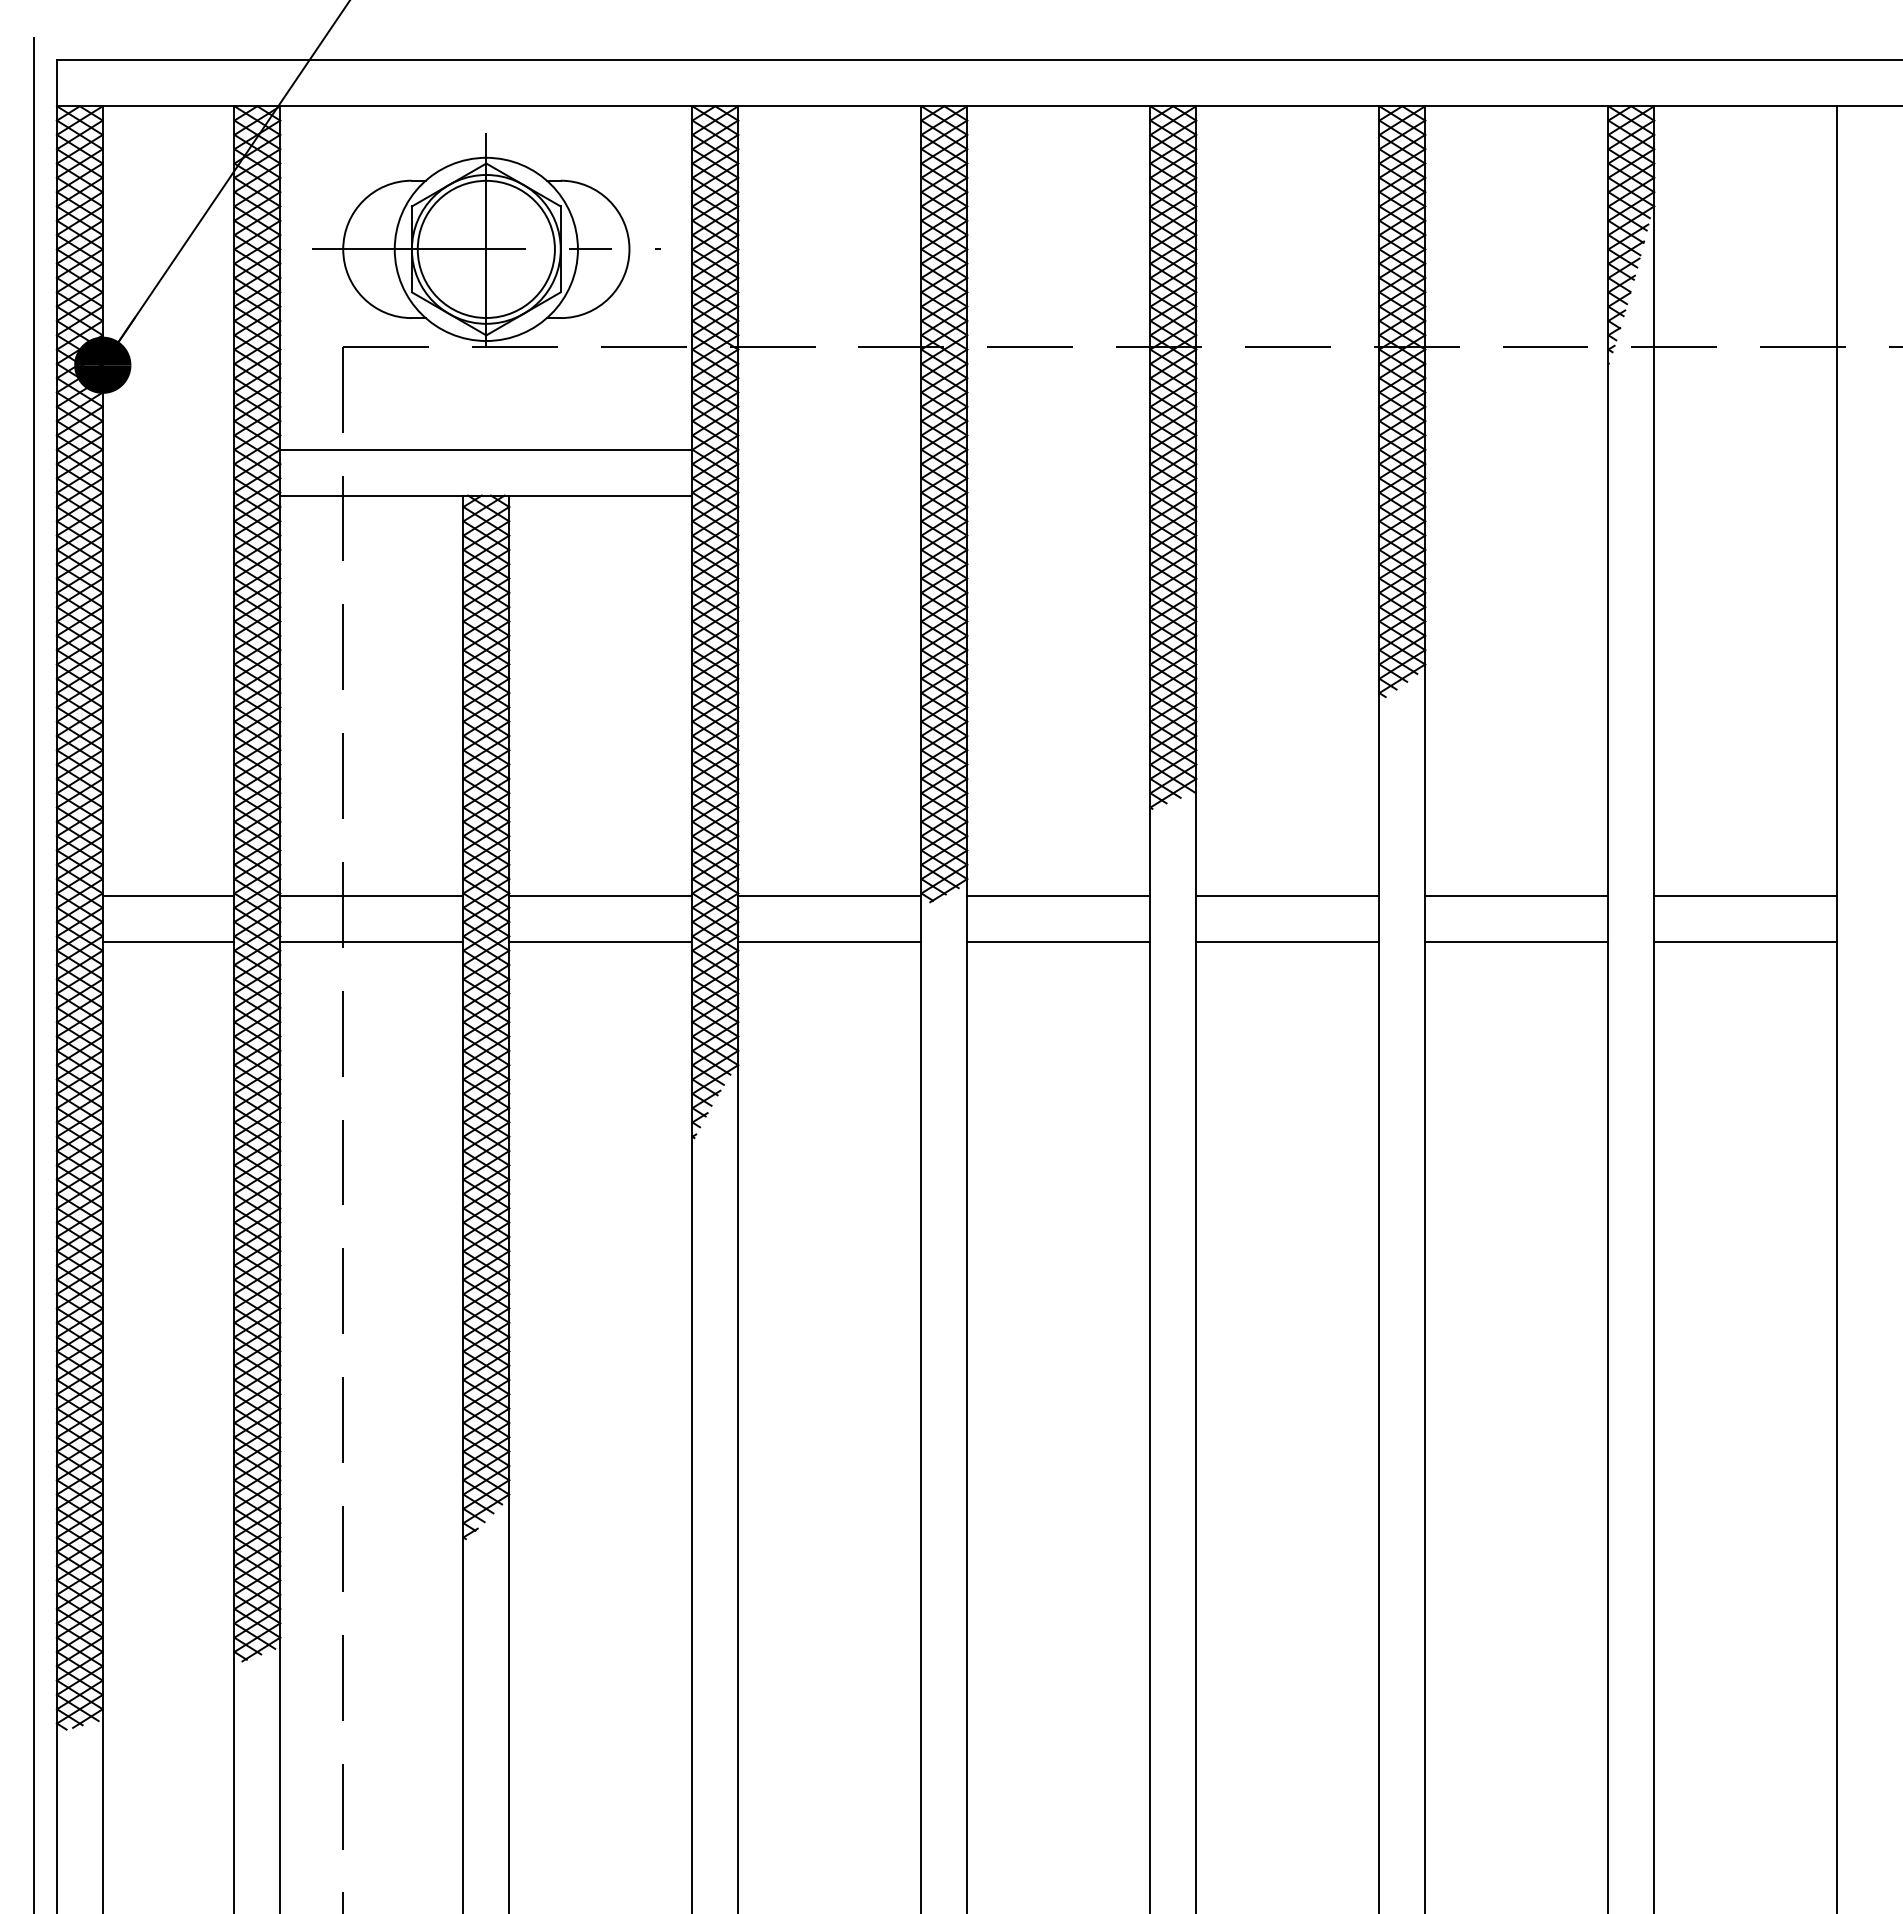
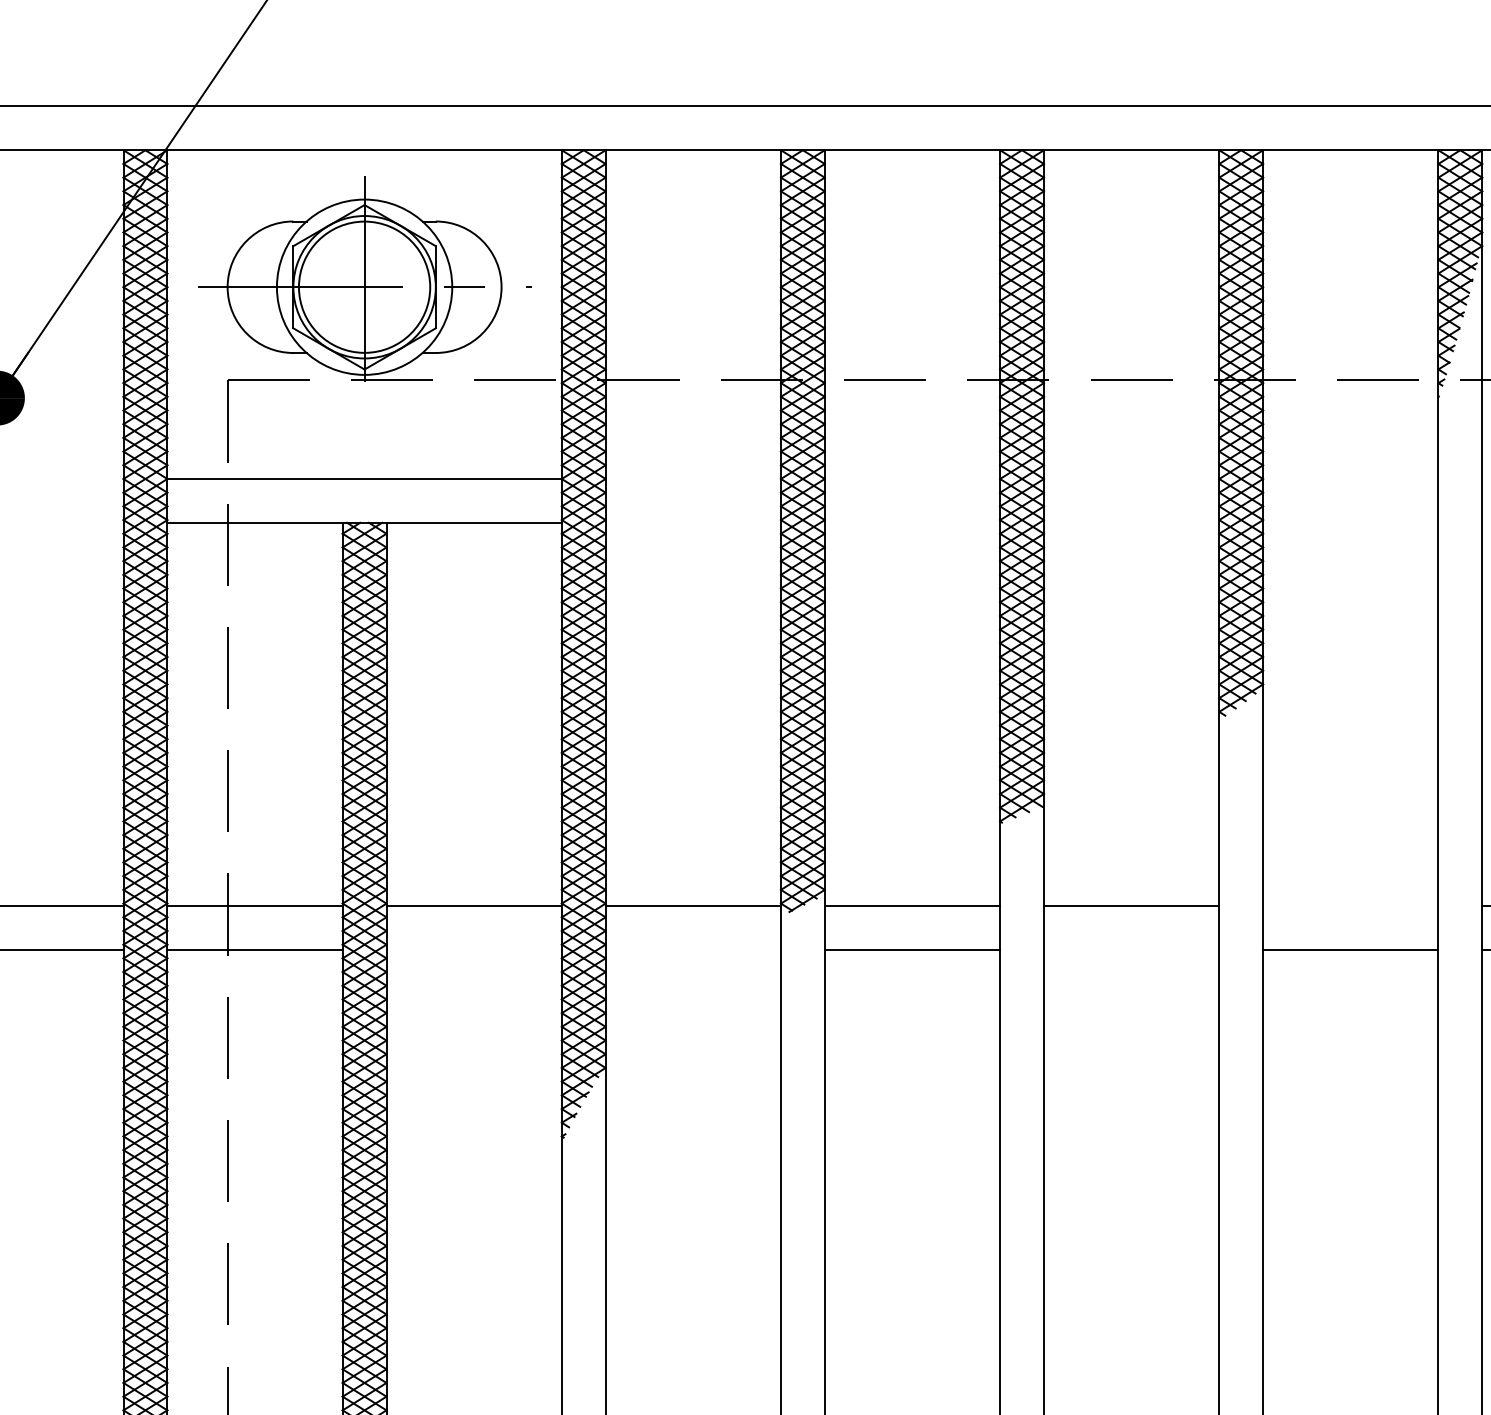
line: (1516, 896) -> (1350, 906), removed
line: (600, 942) -> (473, 950), removed
line: (829, 942) -> (692, 950), removed
line: (1287, 942) -> (1131, 950), removed

